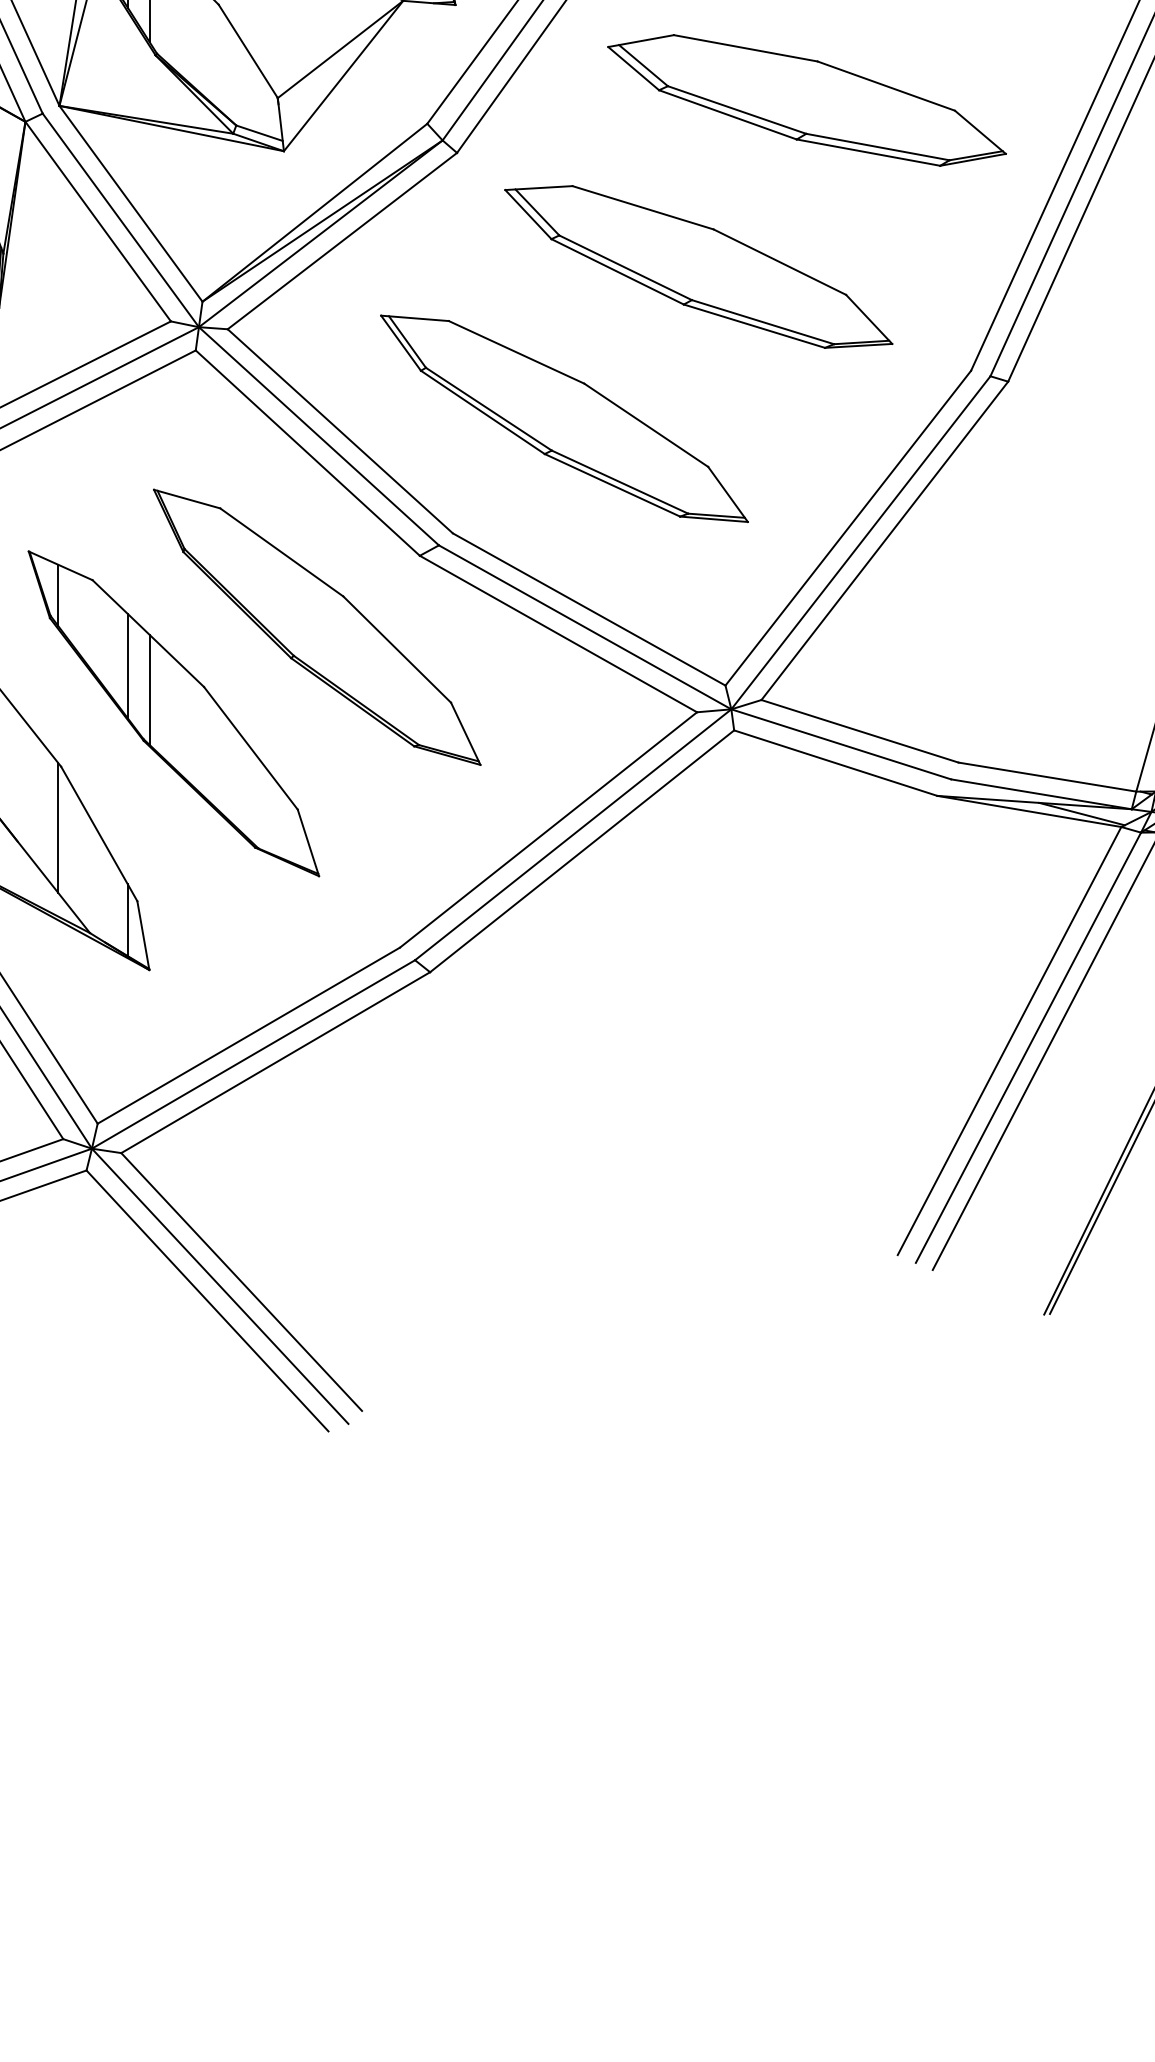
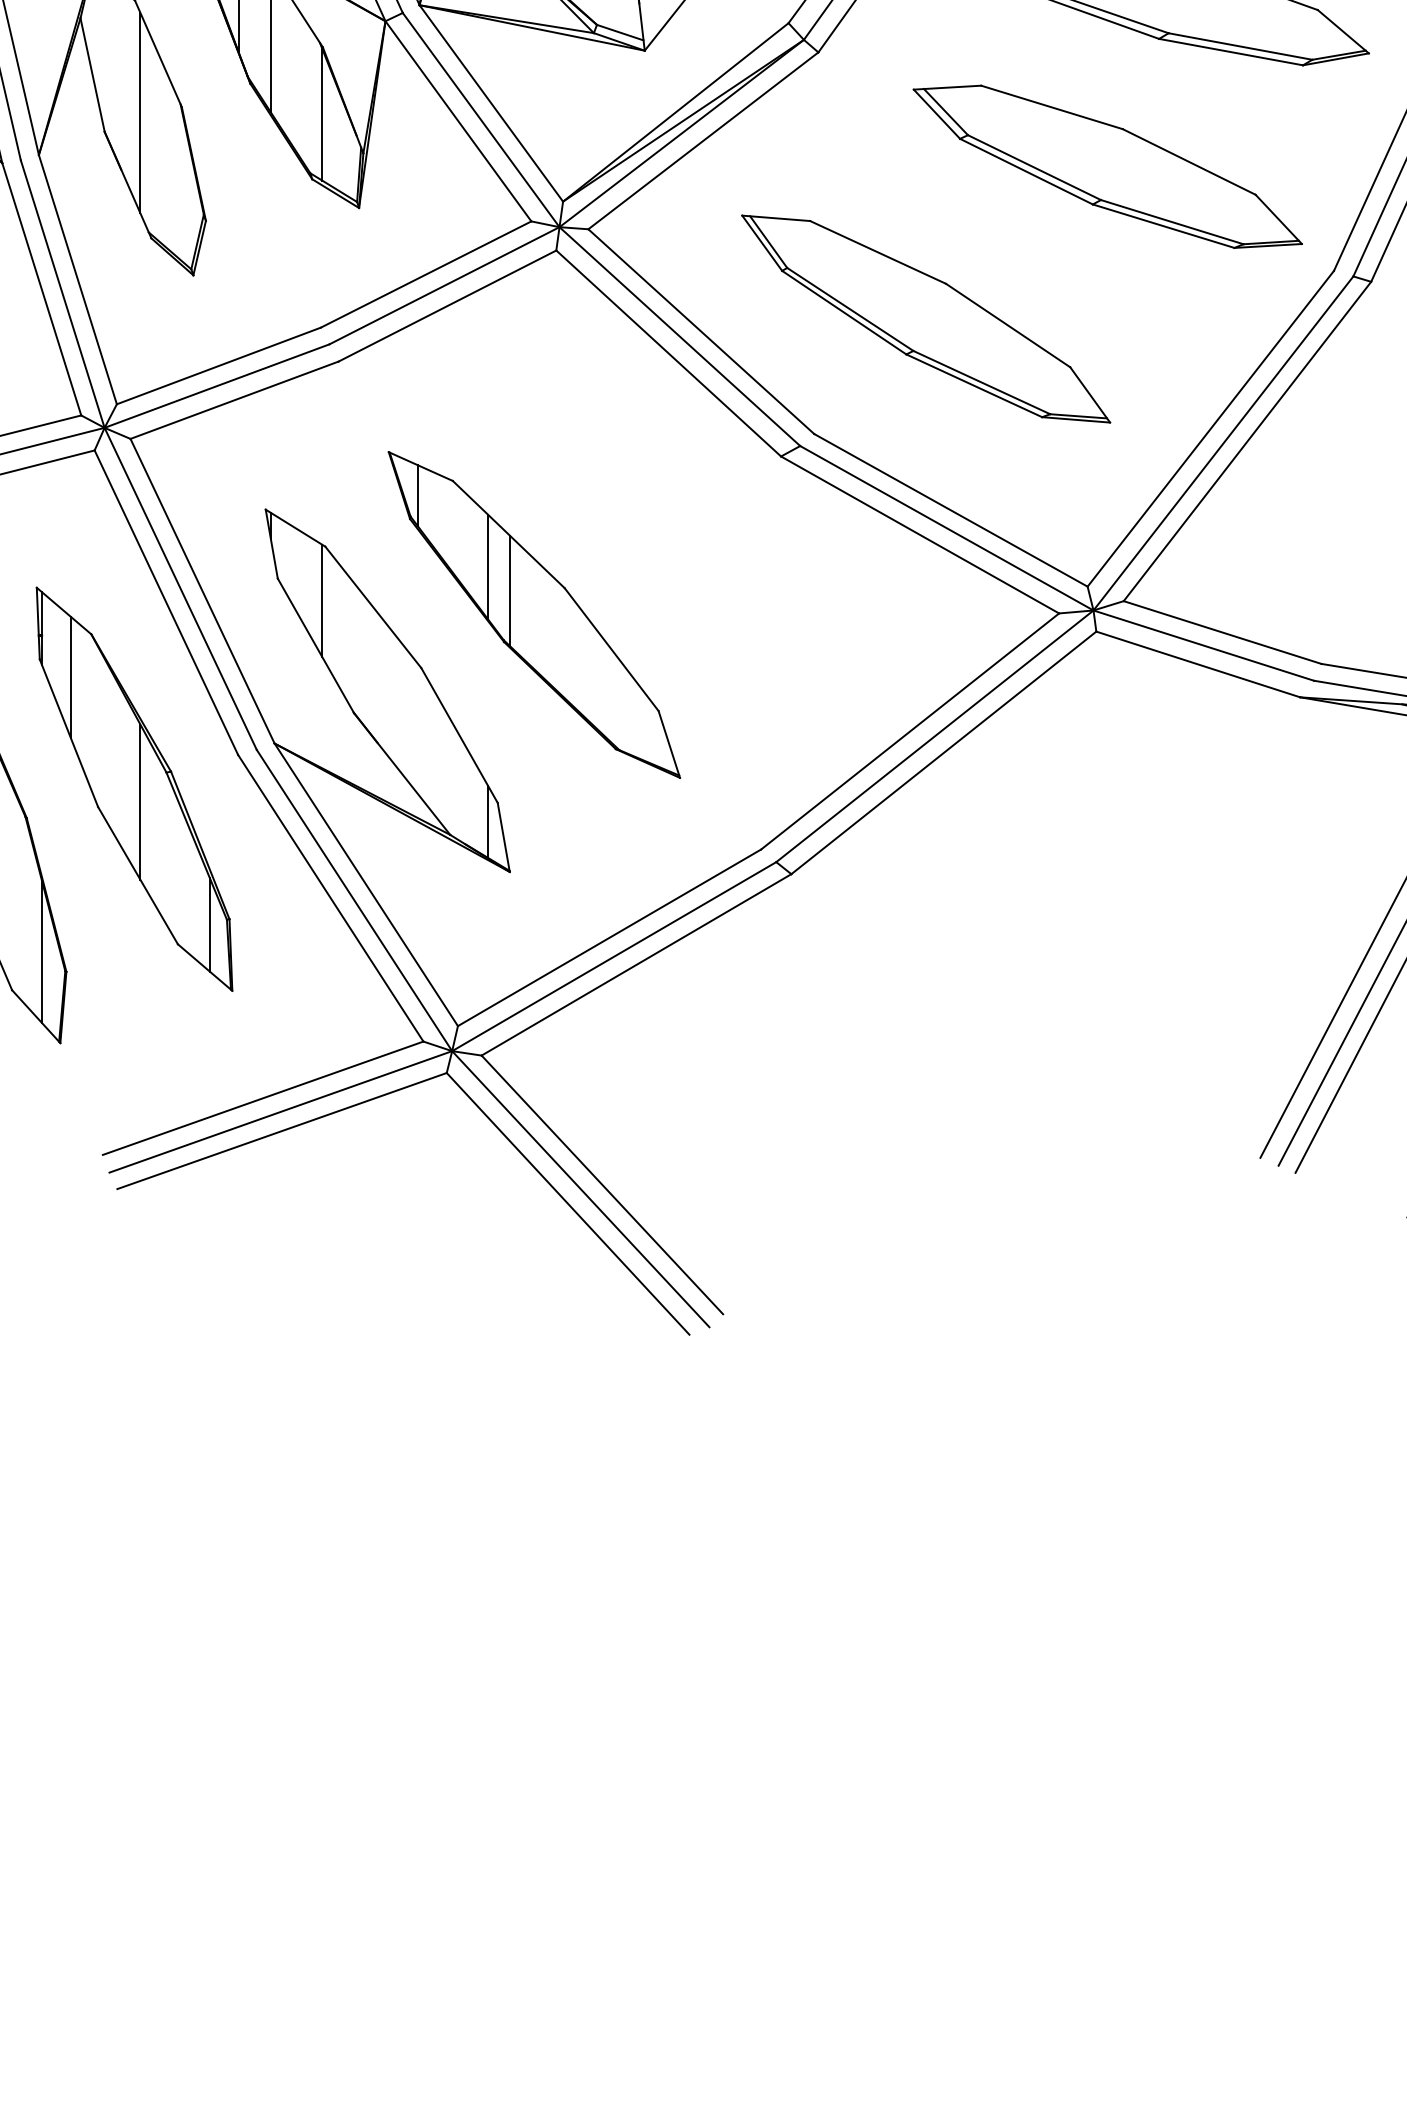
part: (698, 266) -> (1107, 166), moved
part: (316, 627) -> (677, 528), removed
line: (58, 826) -> (418, 728), removed

